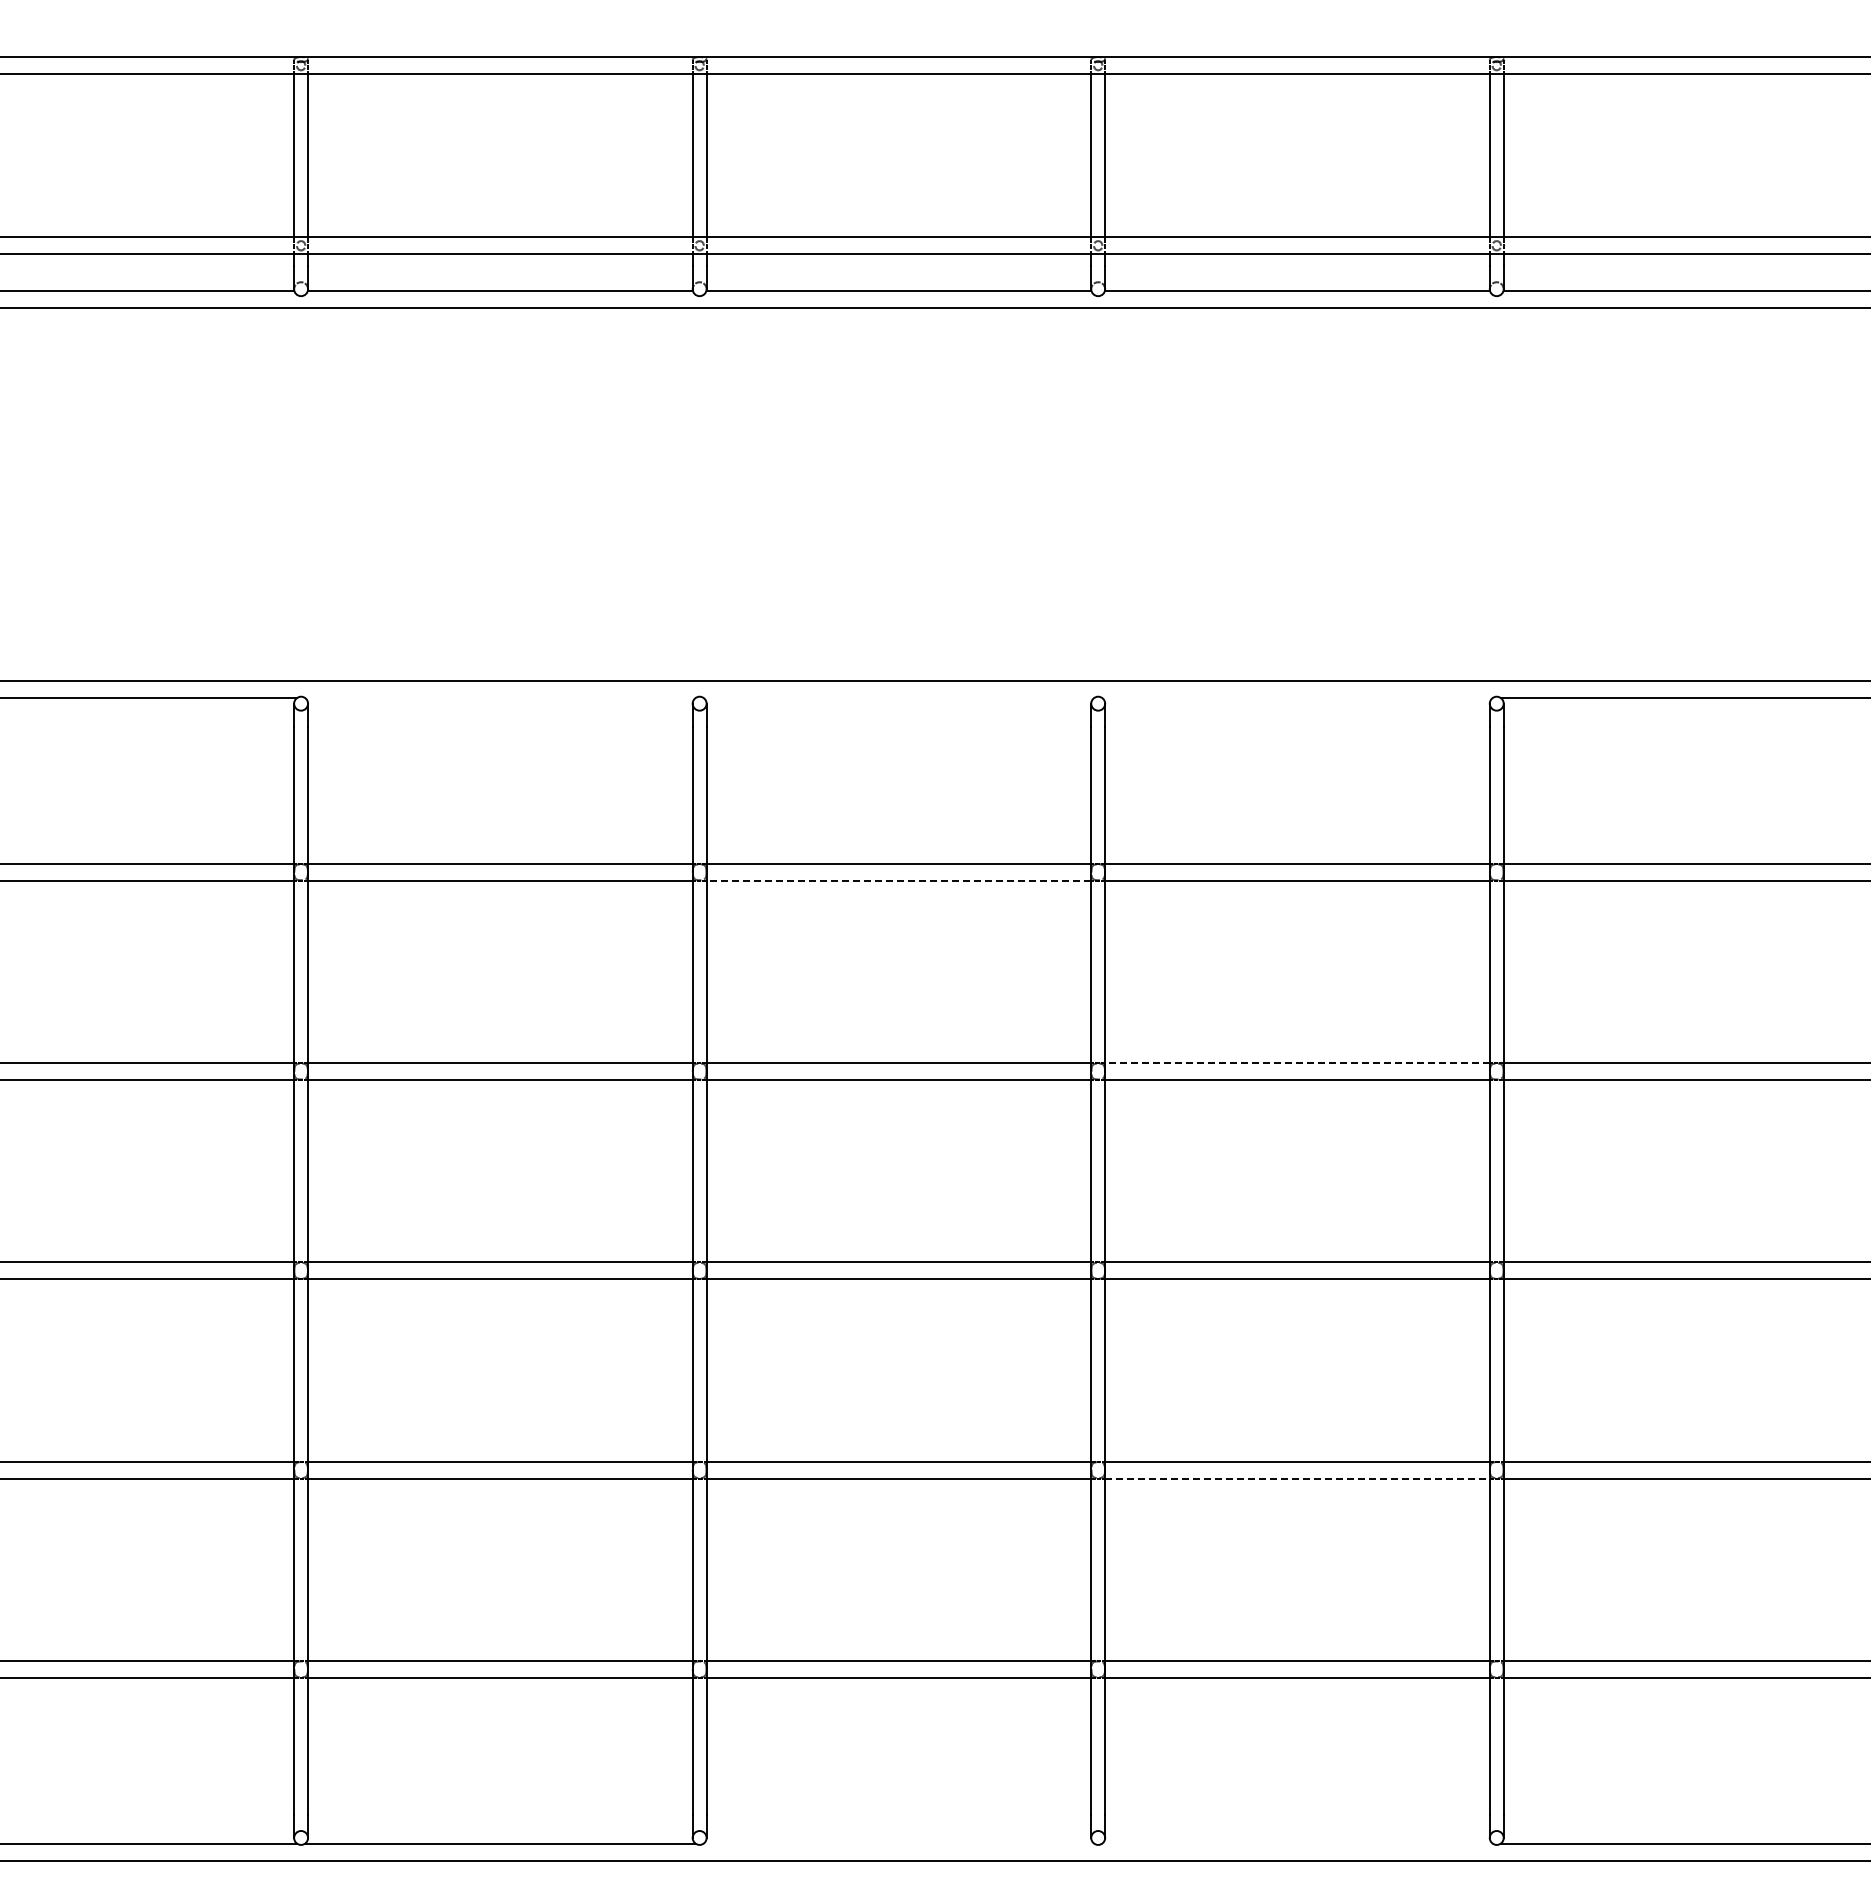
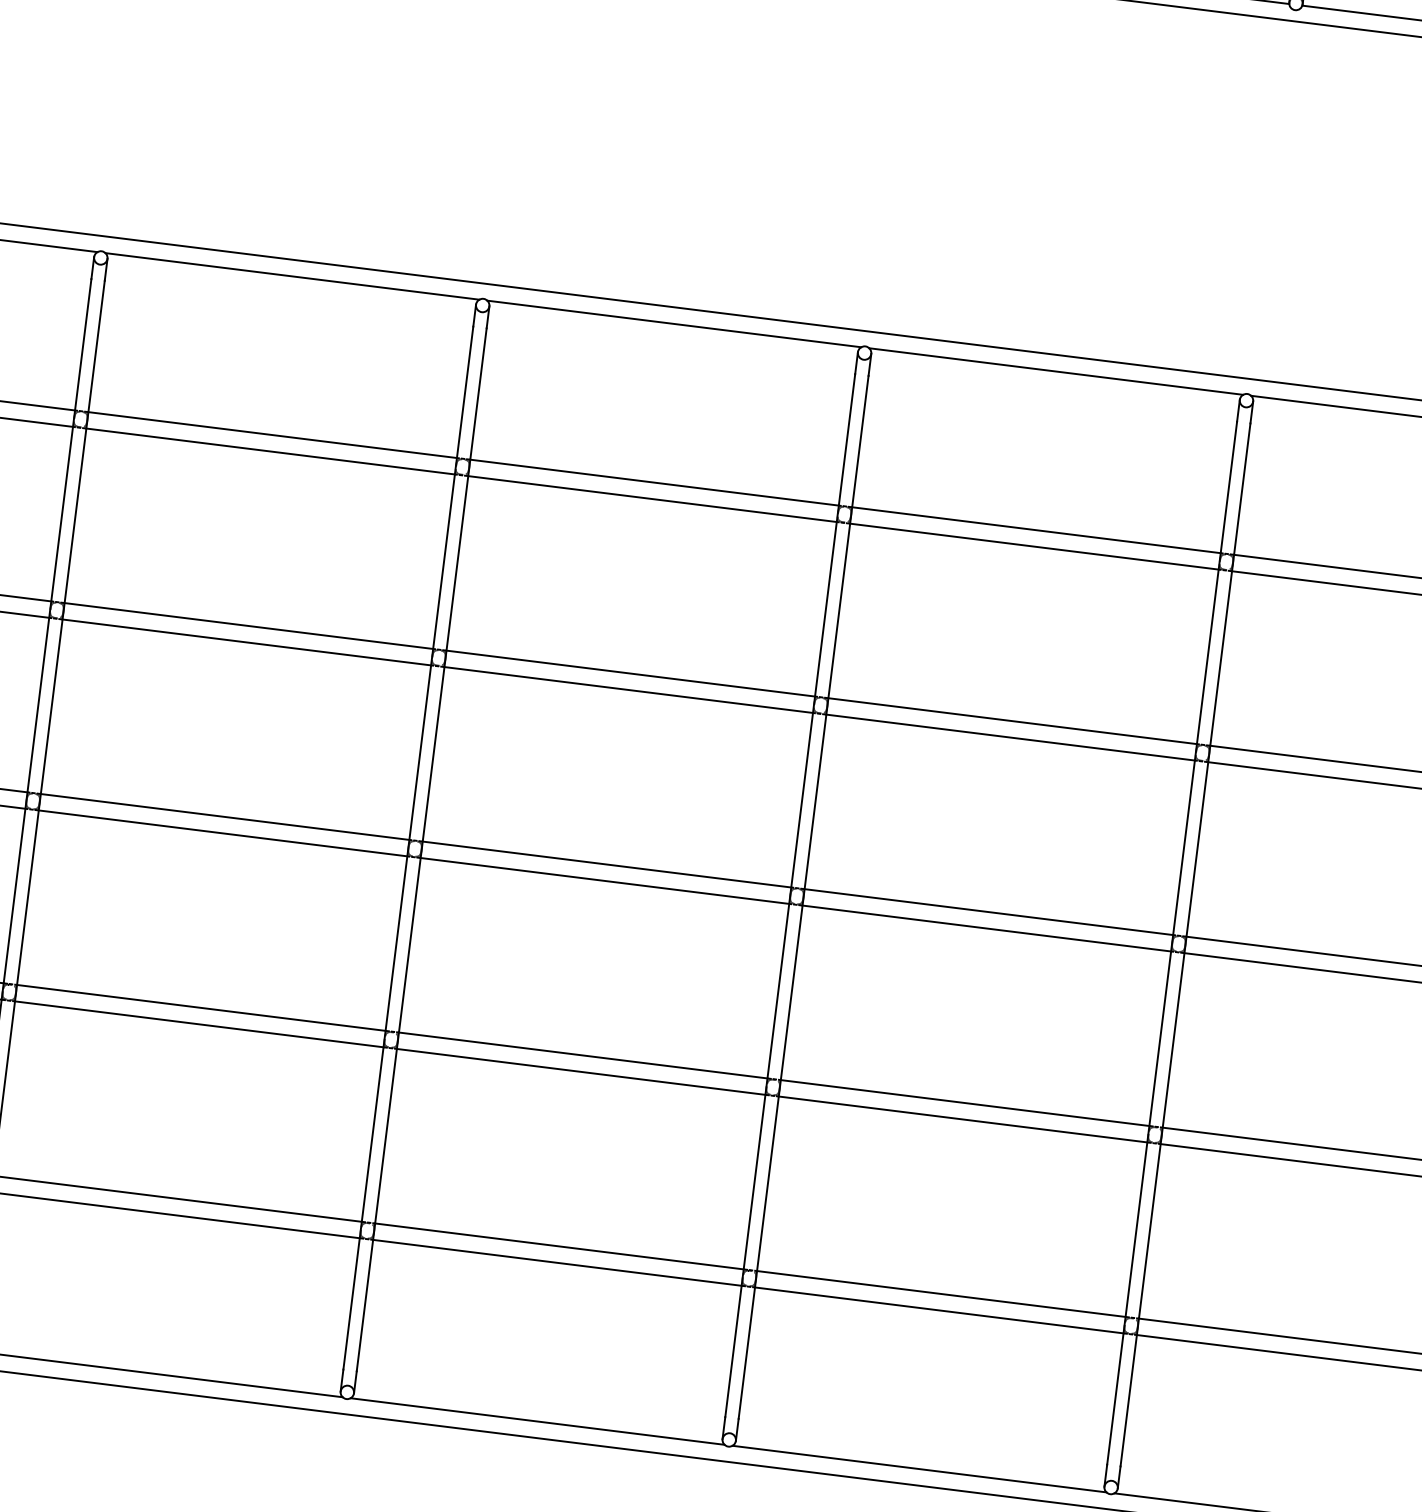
line: (500, 698) -> (292, 276), added
line: (898, 698) -> (673, 324), added
line: (1297, 698) -> (1056, 371), added
line: (898, 880) -> (652, 498), dashed -> solid
line: (1296, 1062) -> (1011, 720), dashed -> solid
line: (1297, 1478) -> (963, 1119), dashed -> solid
line: (898, 1843) -> (537, 1421), added
line: (1297, 1843) -> (919, 1469), added

